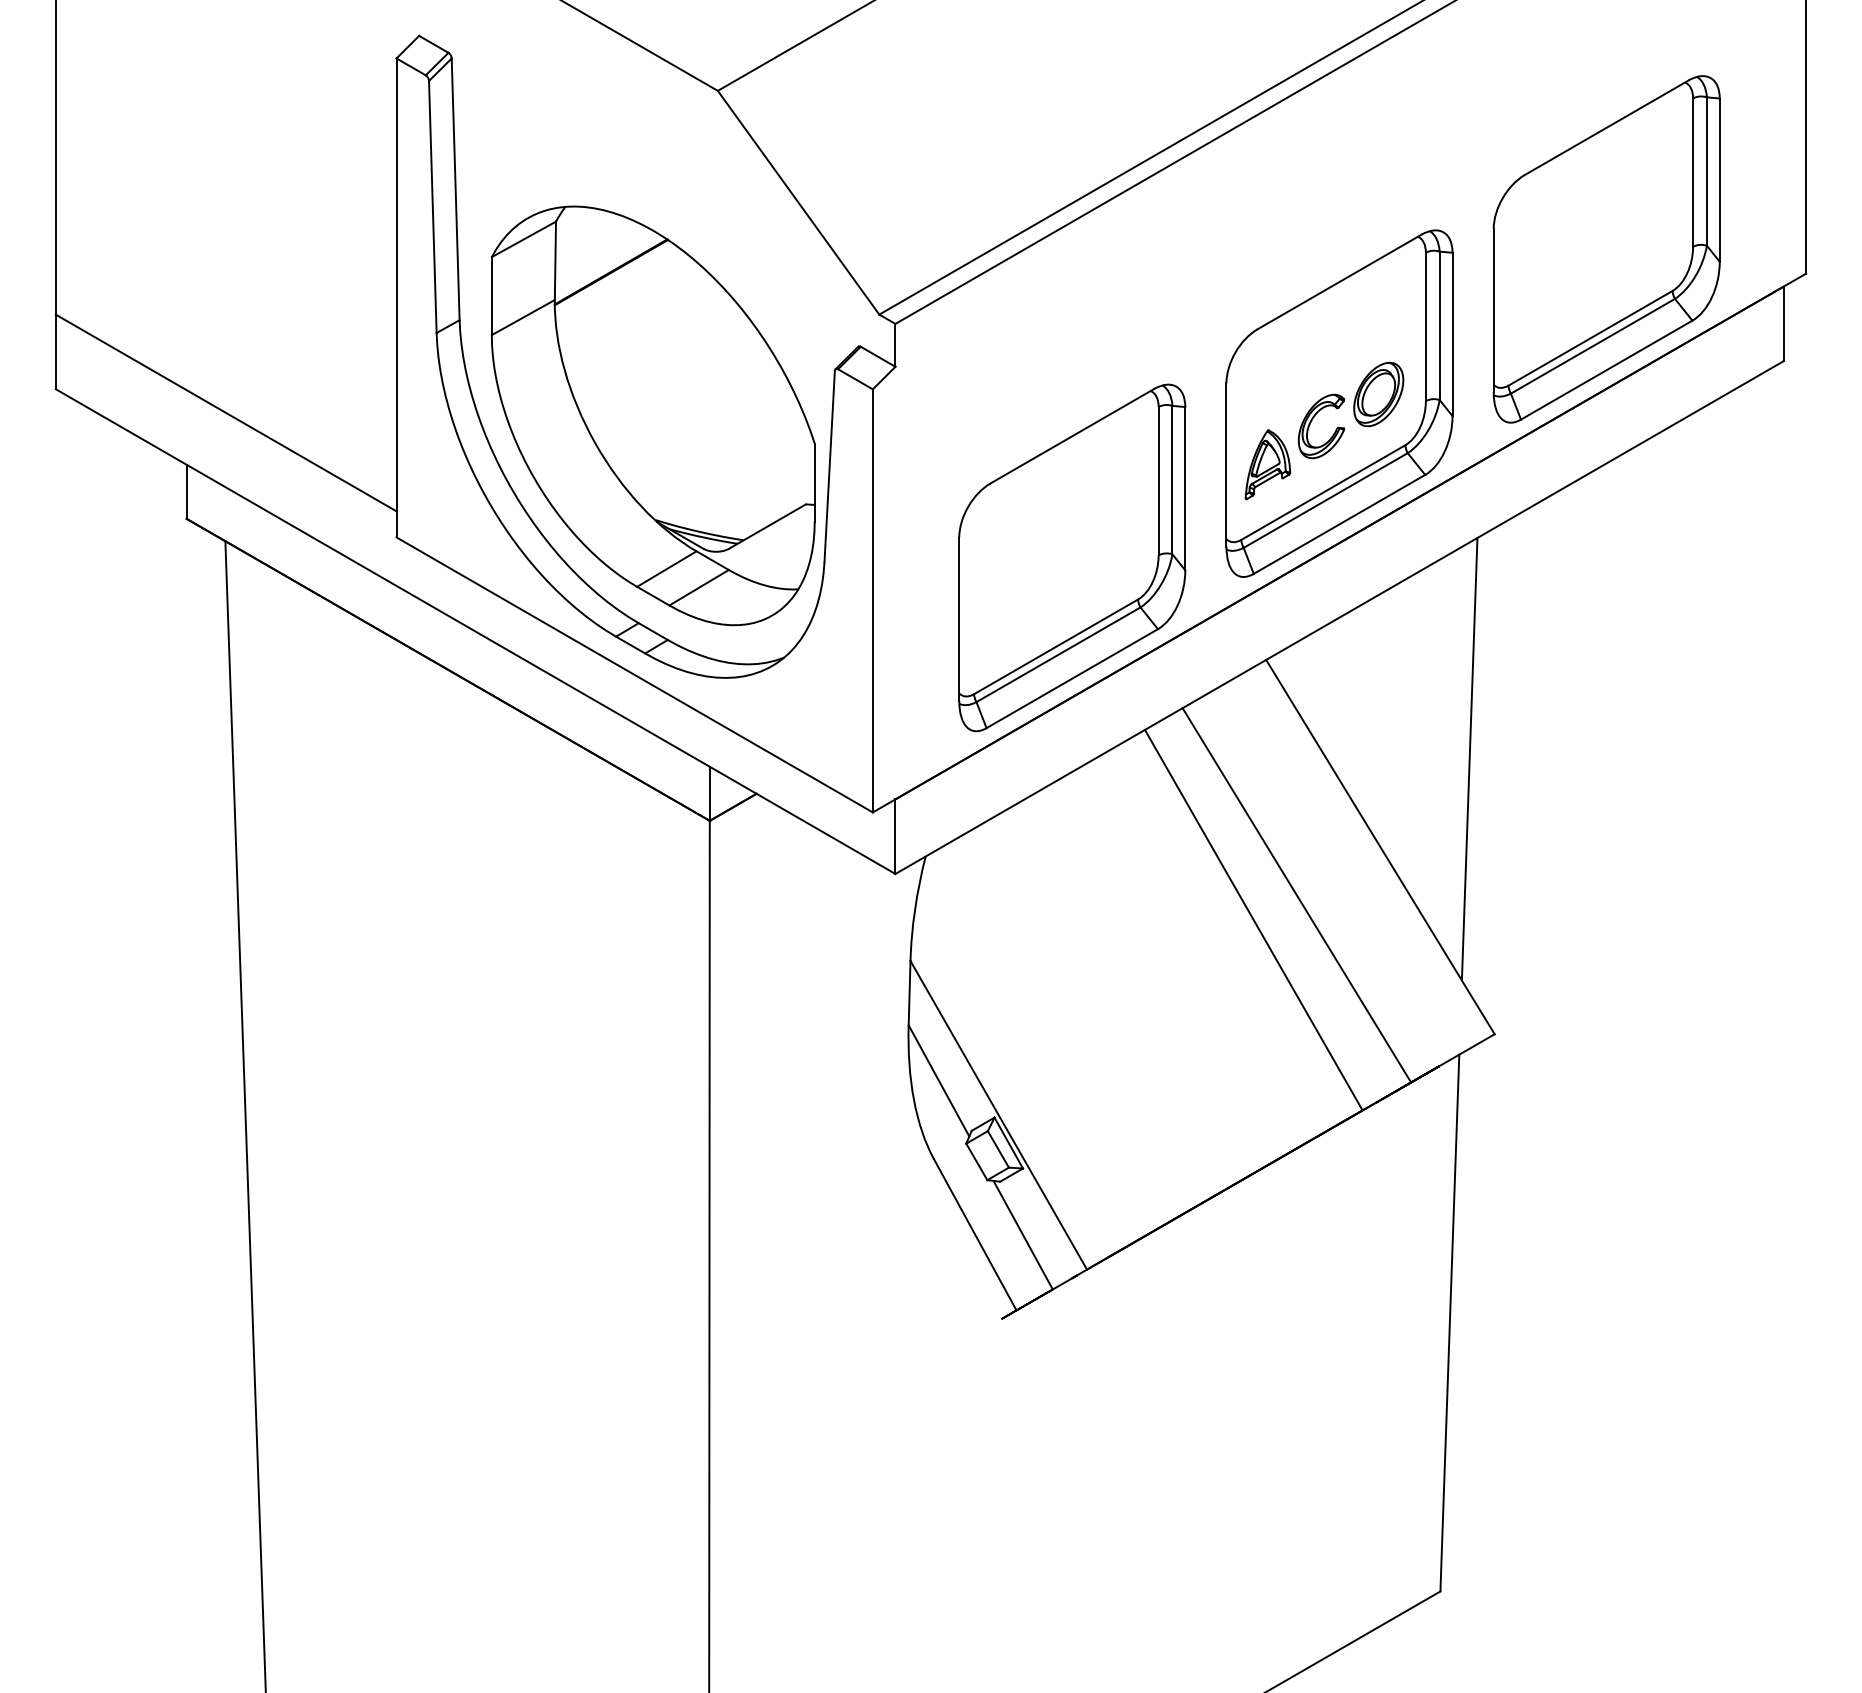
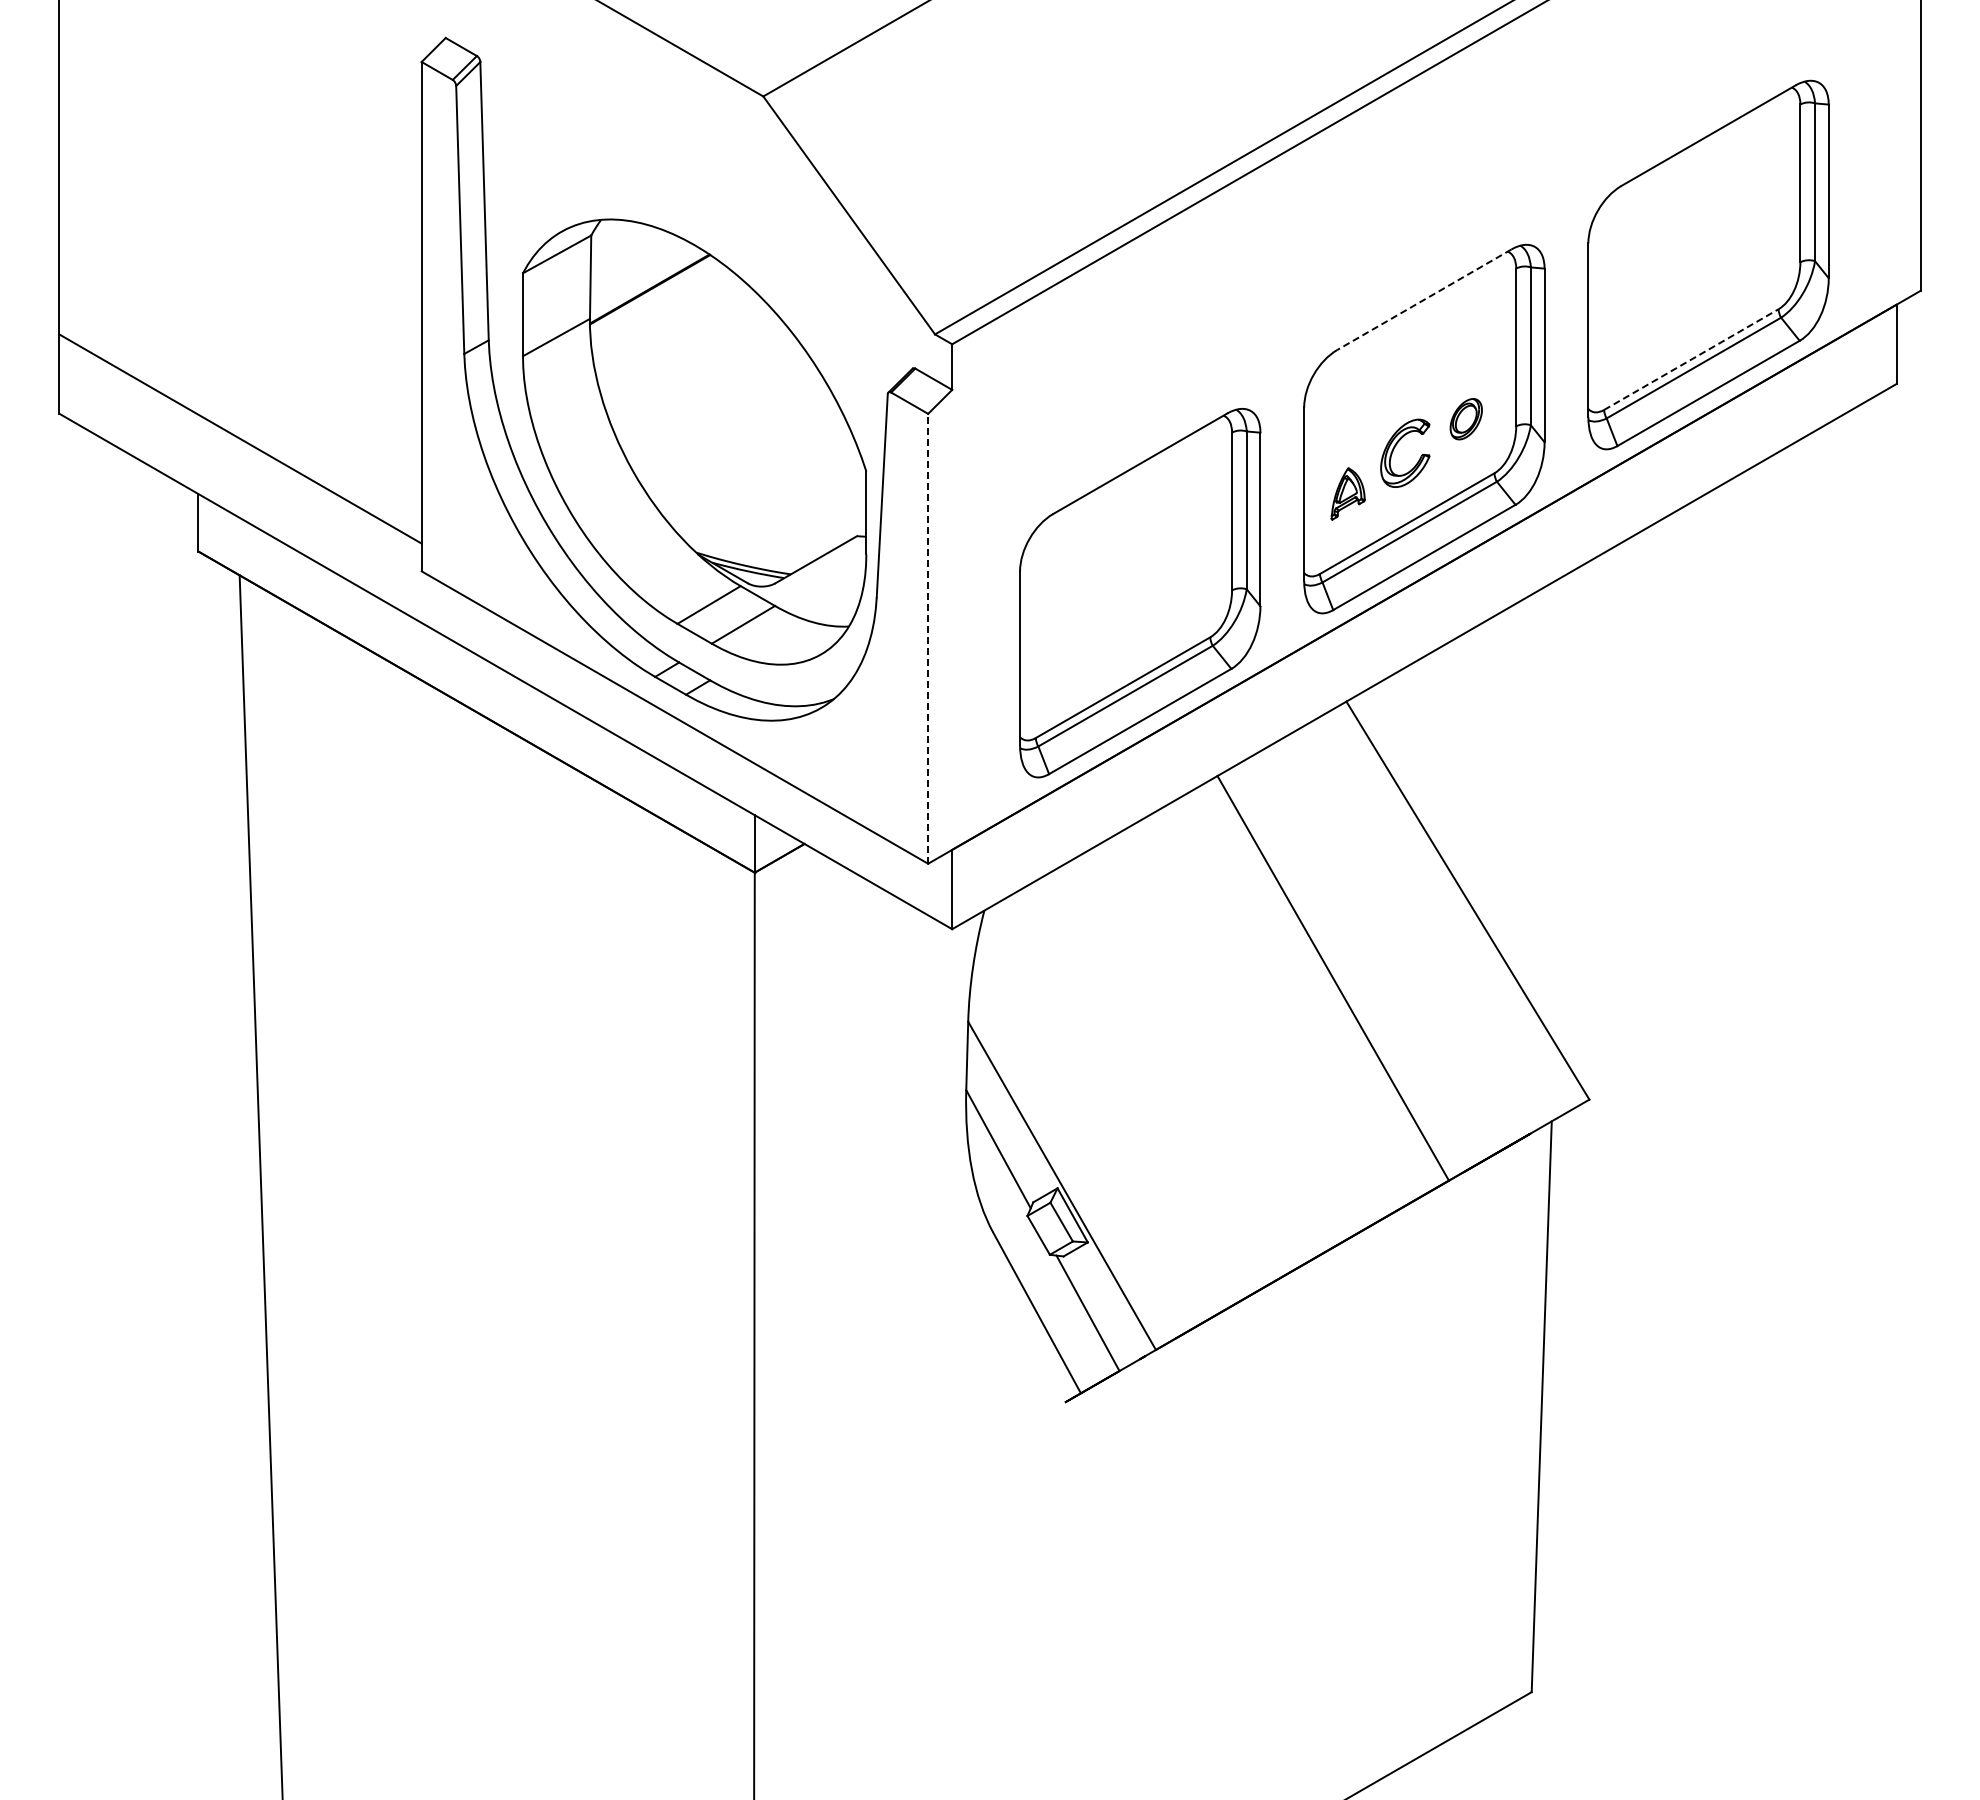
line: (1338, 281) -> (1423, 299), solid -> dashed
line: (1590, 338) -> (1691, 359), solid -> dashed
part: (1379, 393) -> (1466, 418), size x0.6
part: (1267, 464) -> (1347, 493), size x0.7
line: (873, 600) -> (928, 638), solid -> dashed
line: (1469, 758) -> (1562, 806), removed
line: (1296, 894) -> (1378, 951), removed

